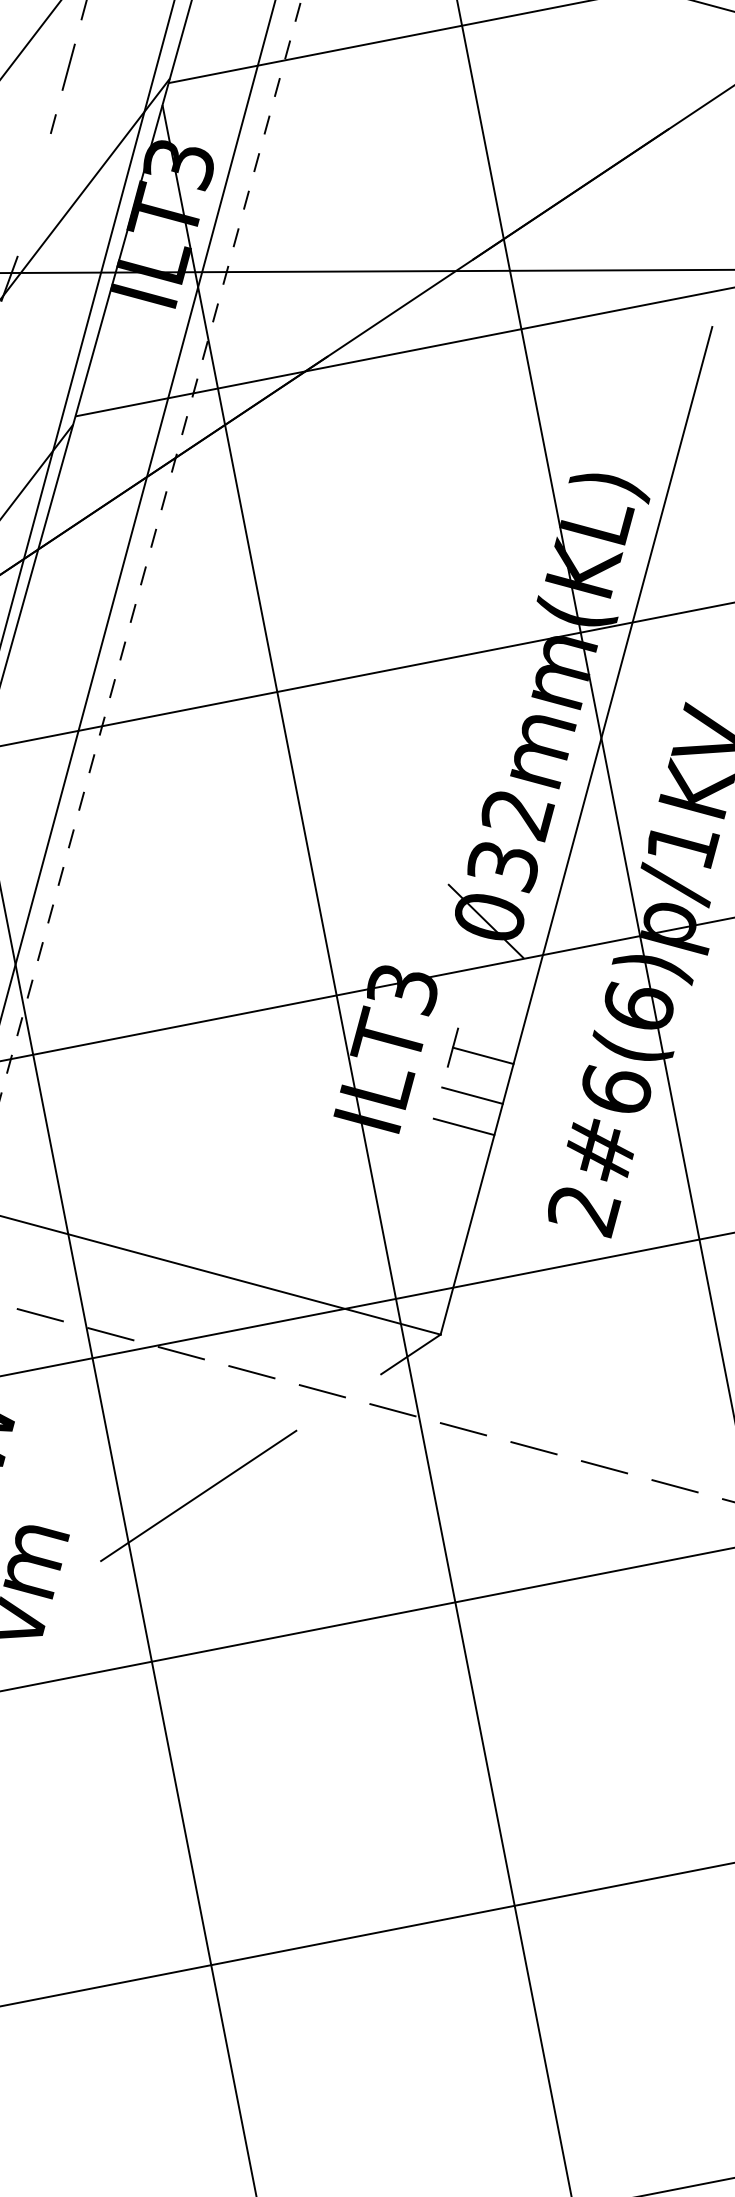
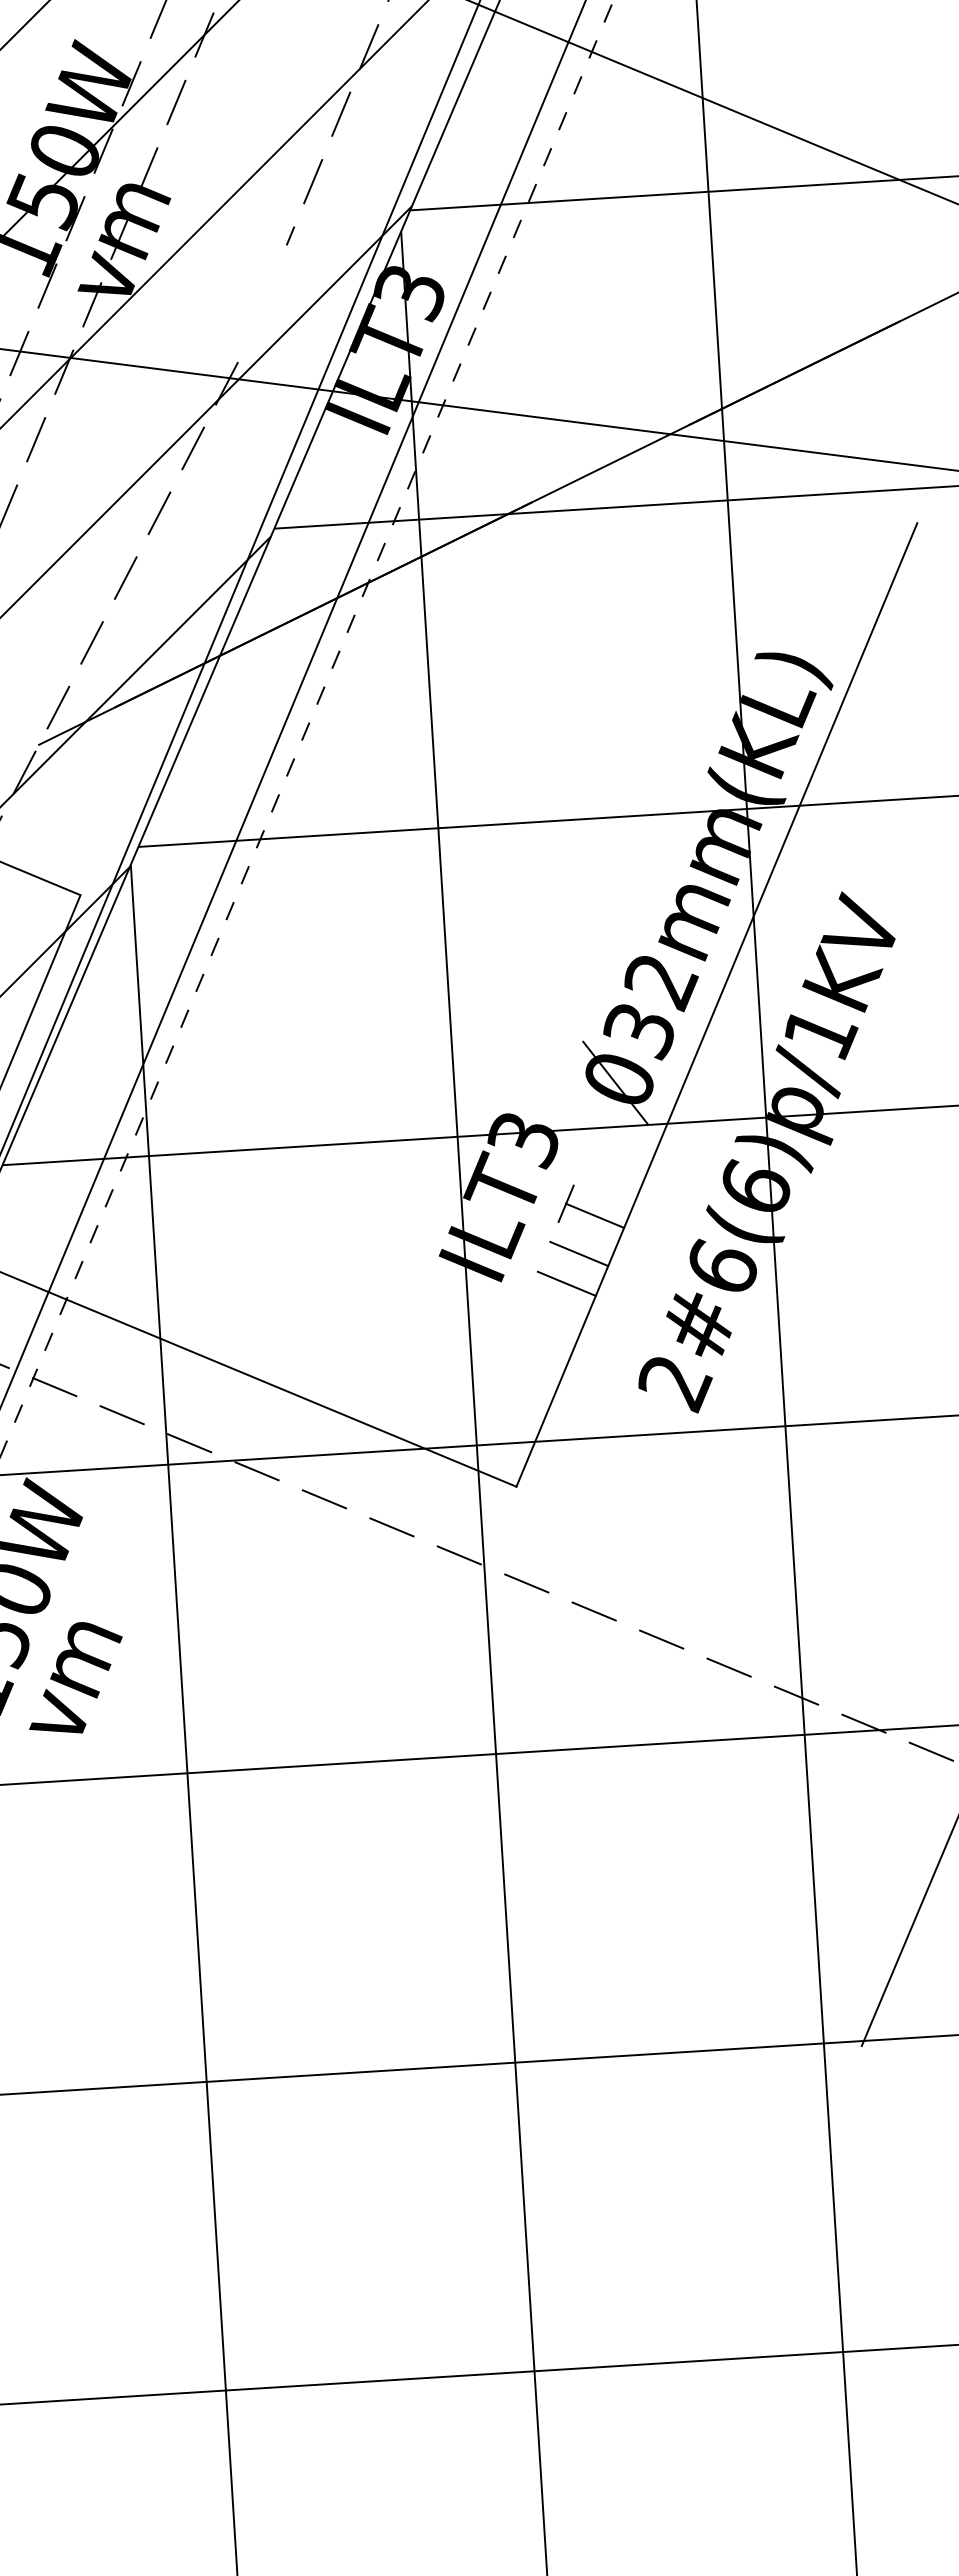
line: (410, 1354) -> (484, 1502), removed
line: (198, 1495) -> (255, 1614), removed

